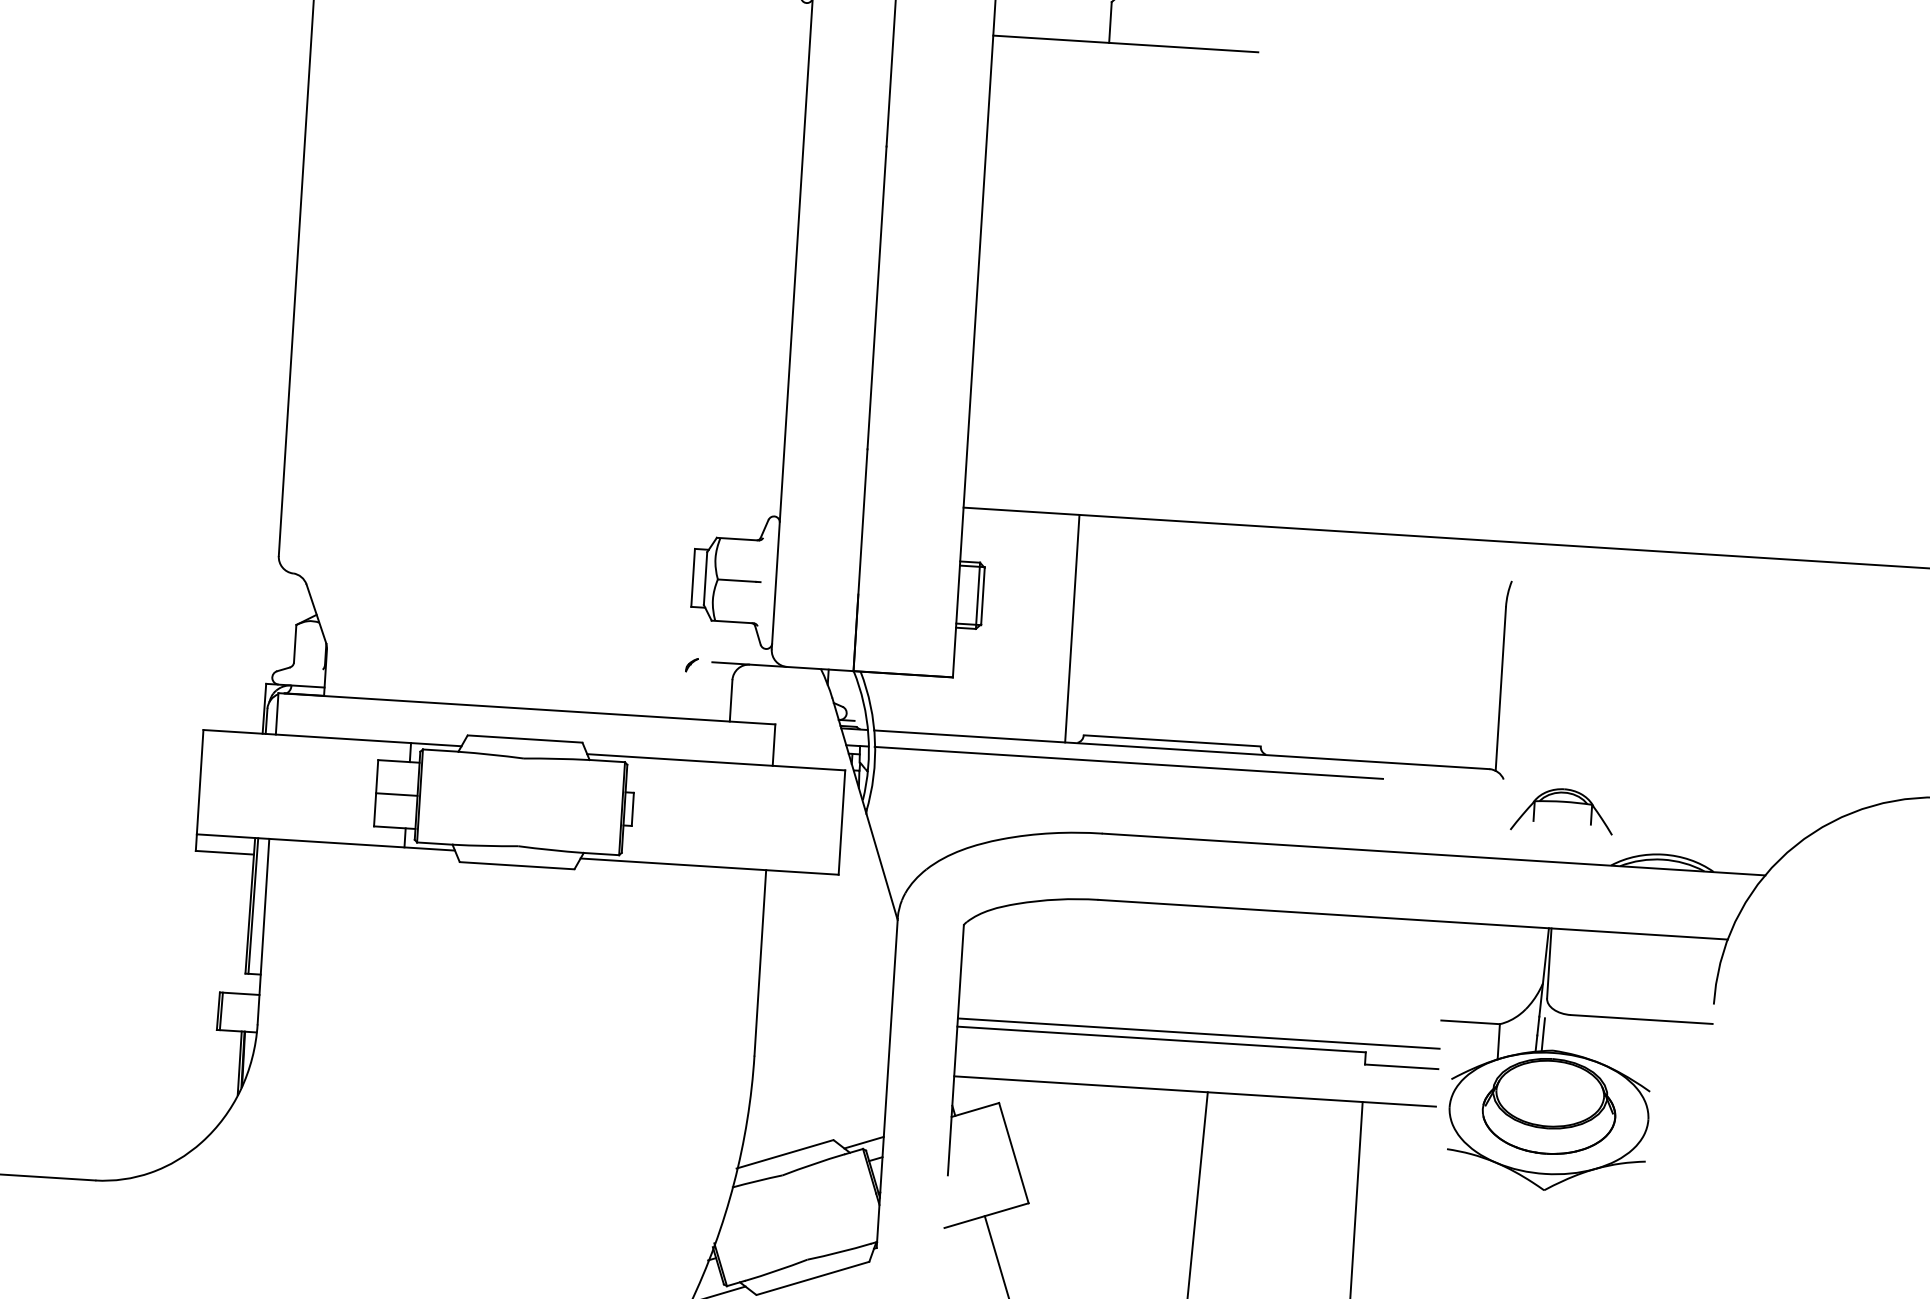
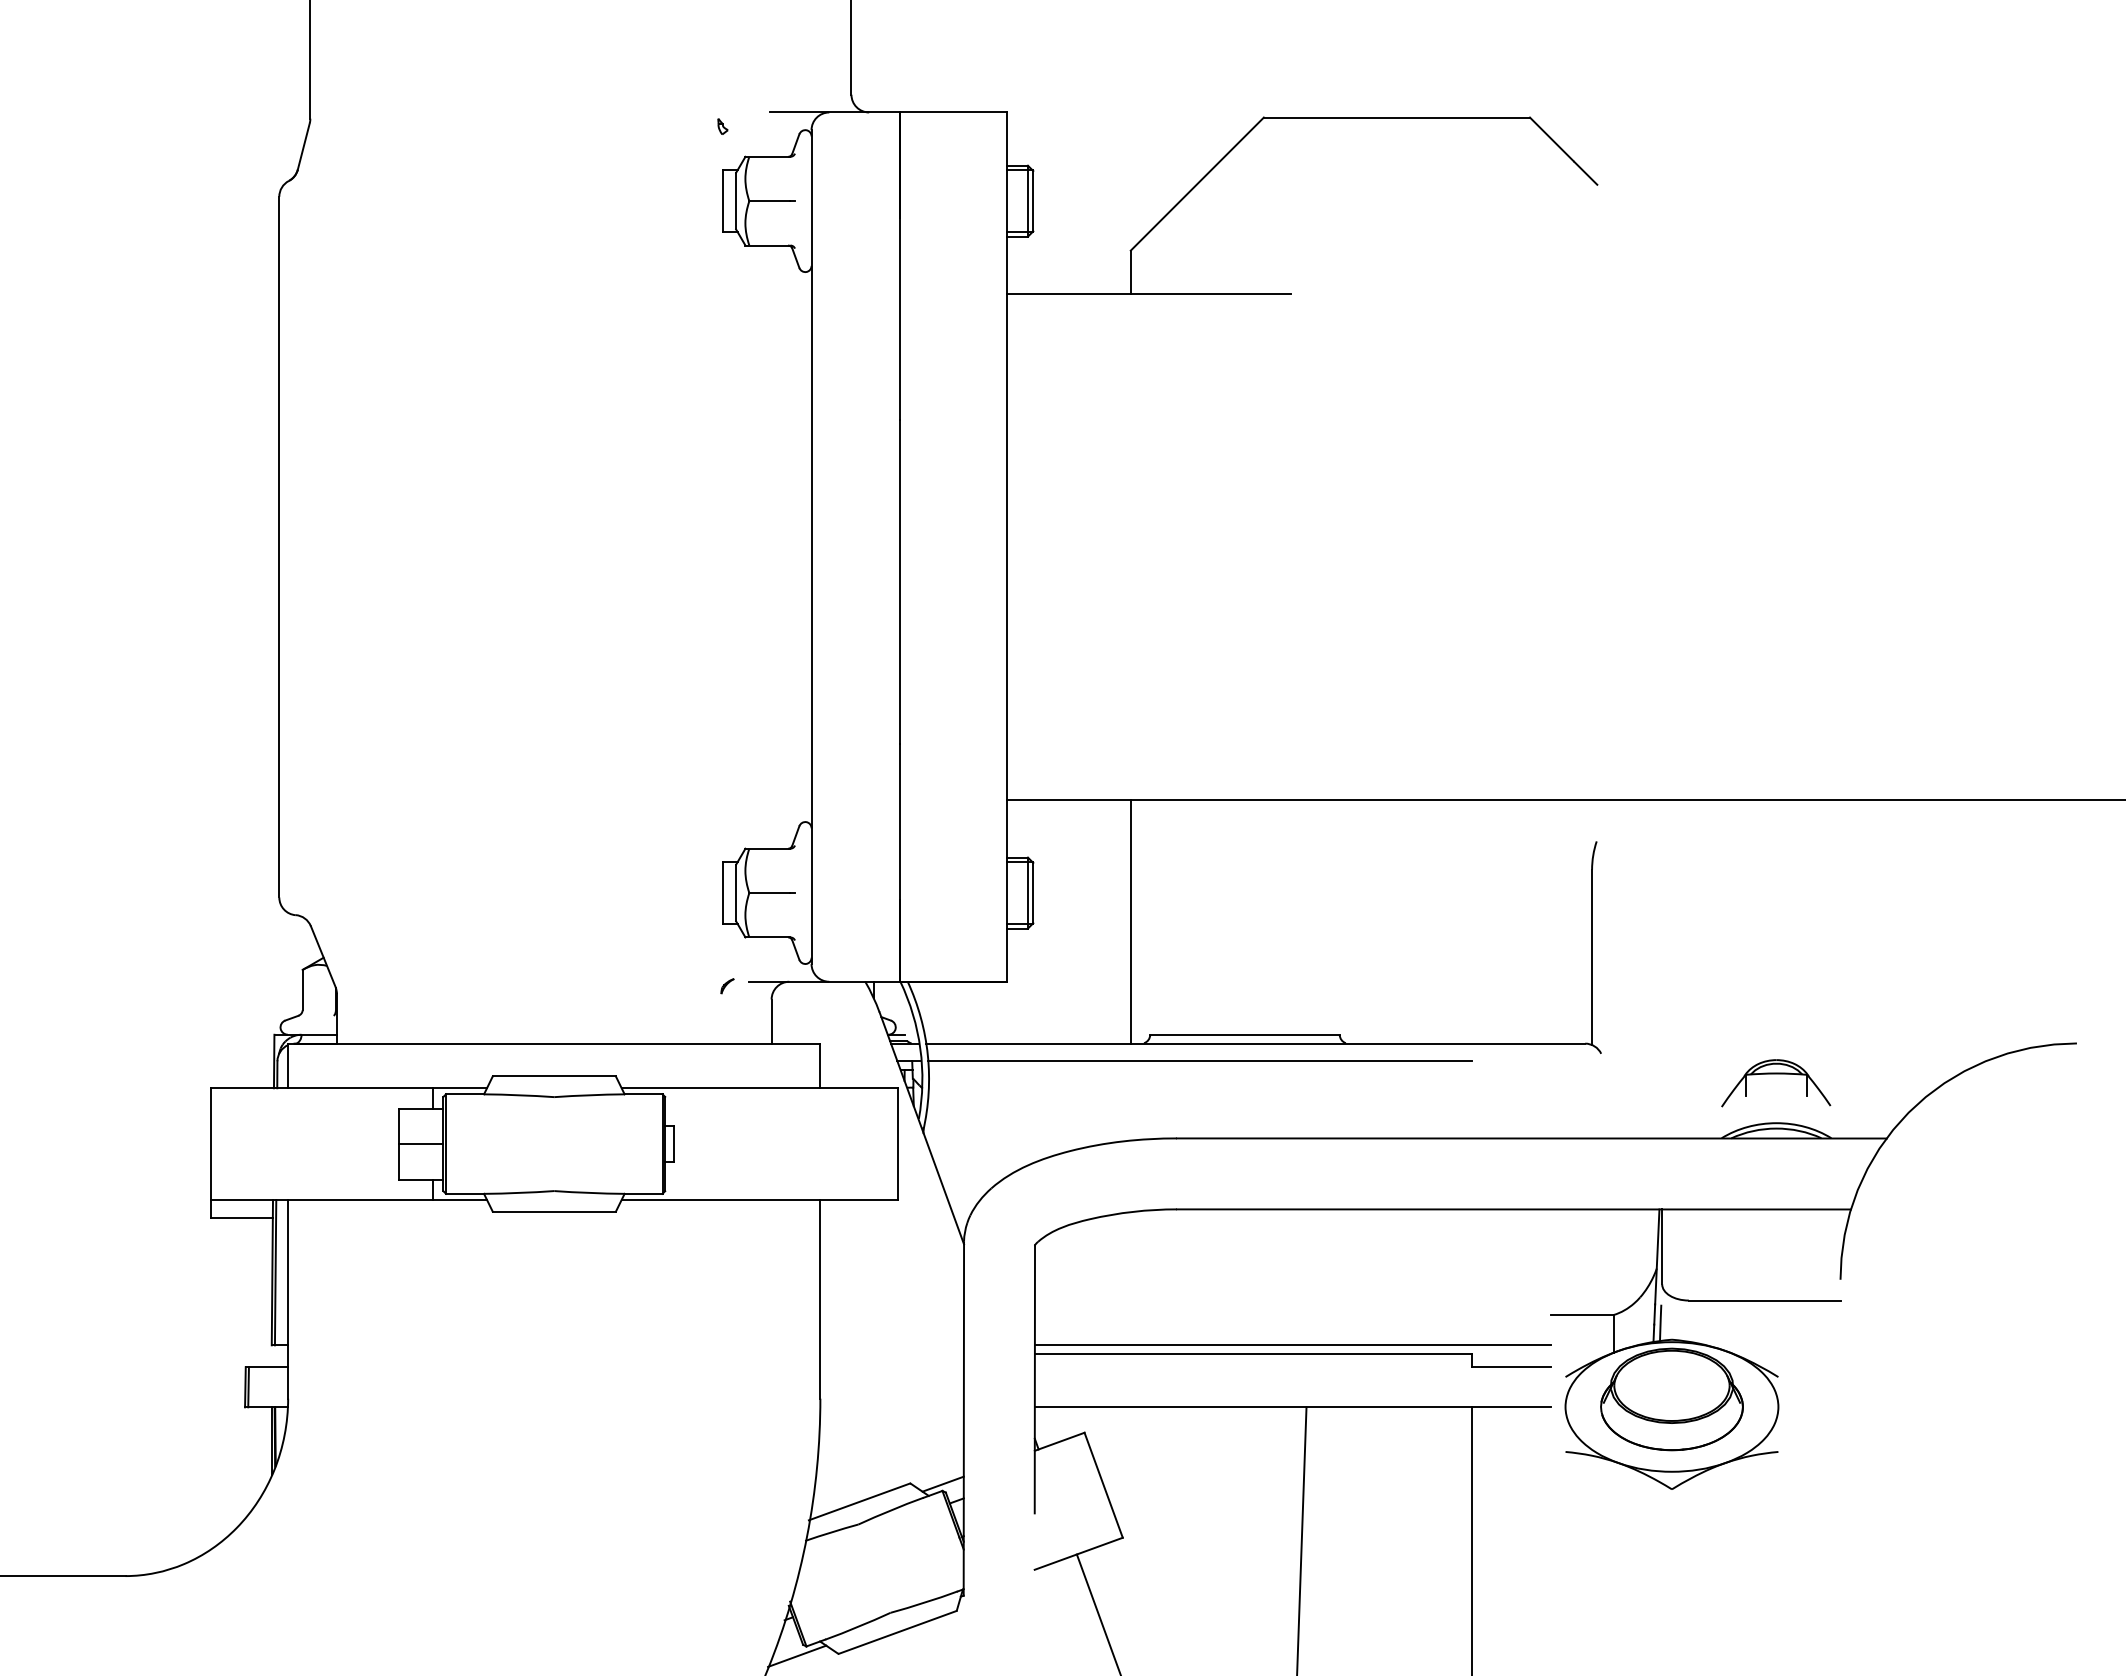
part: (1563, 802) -> (1776, 1074), moved

